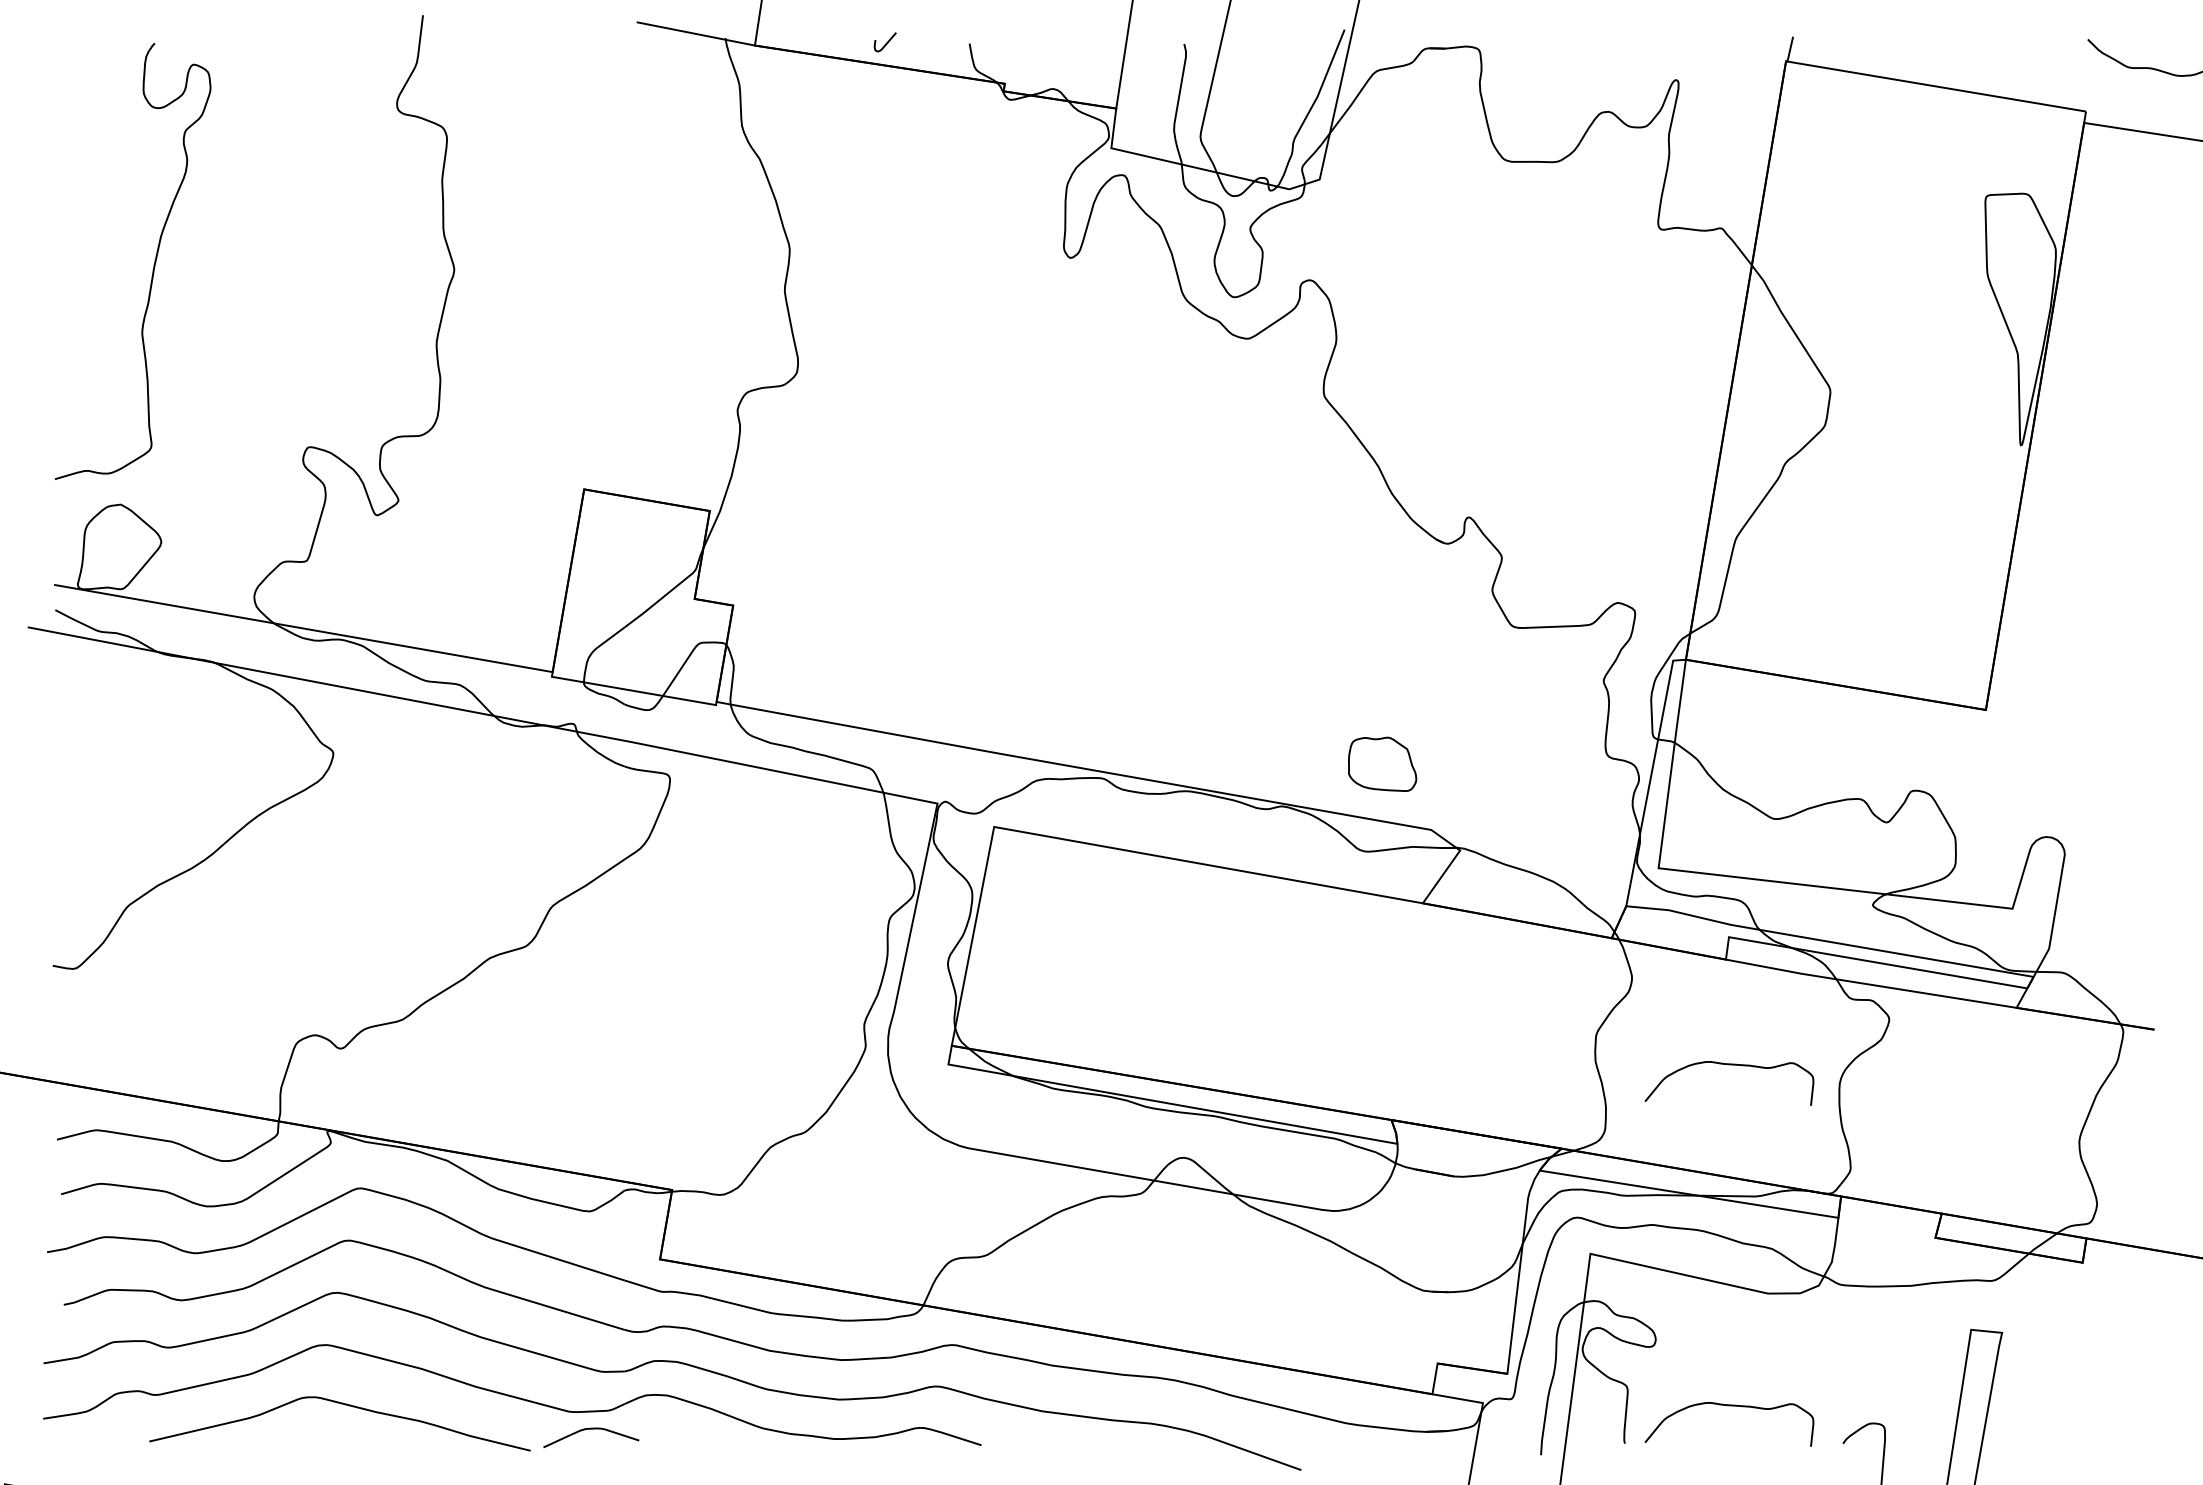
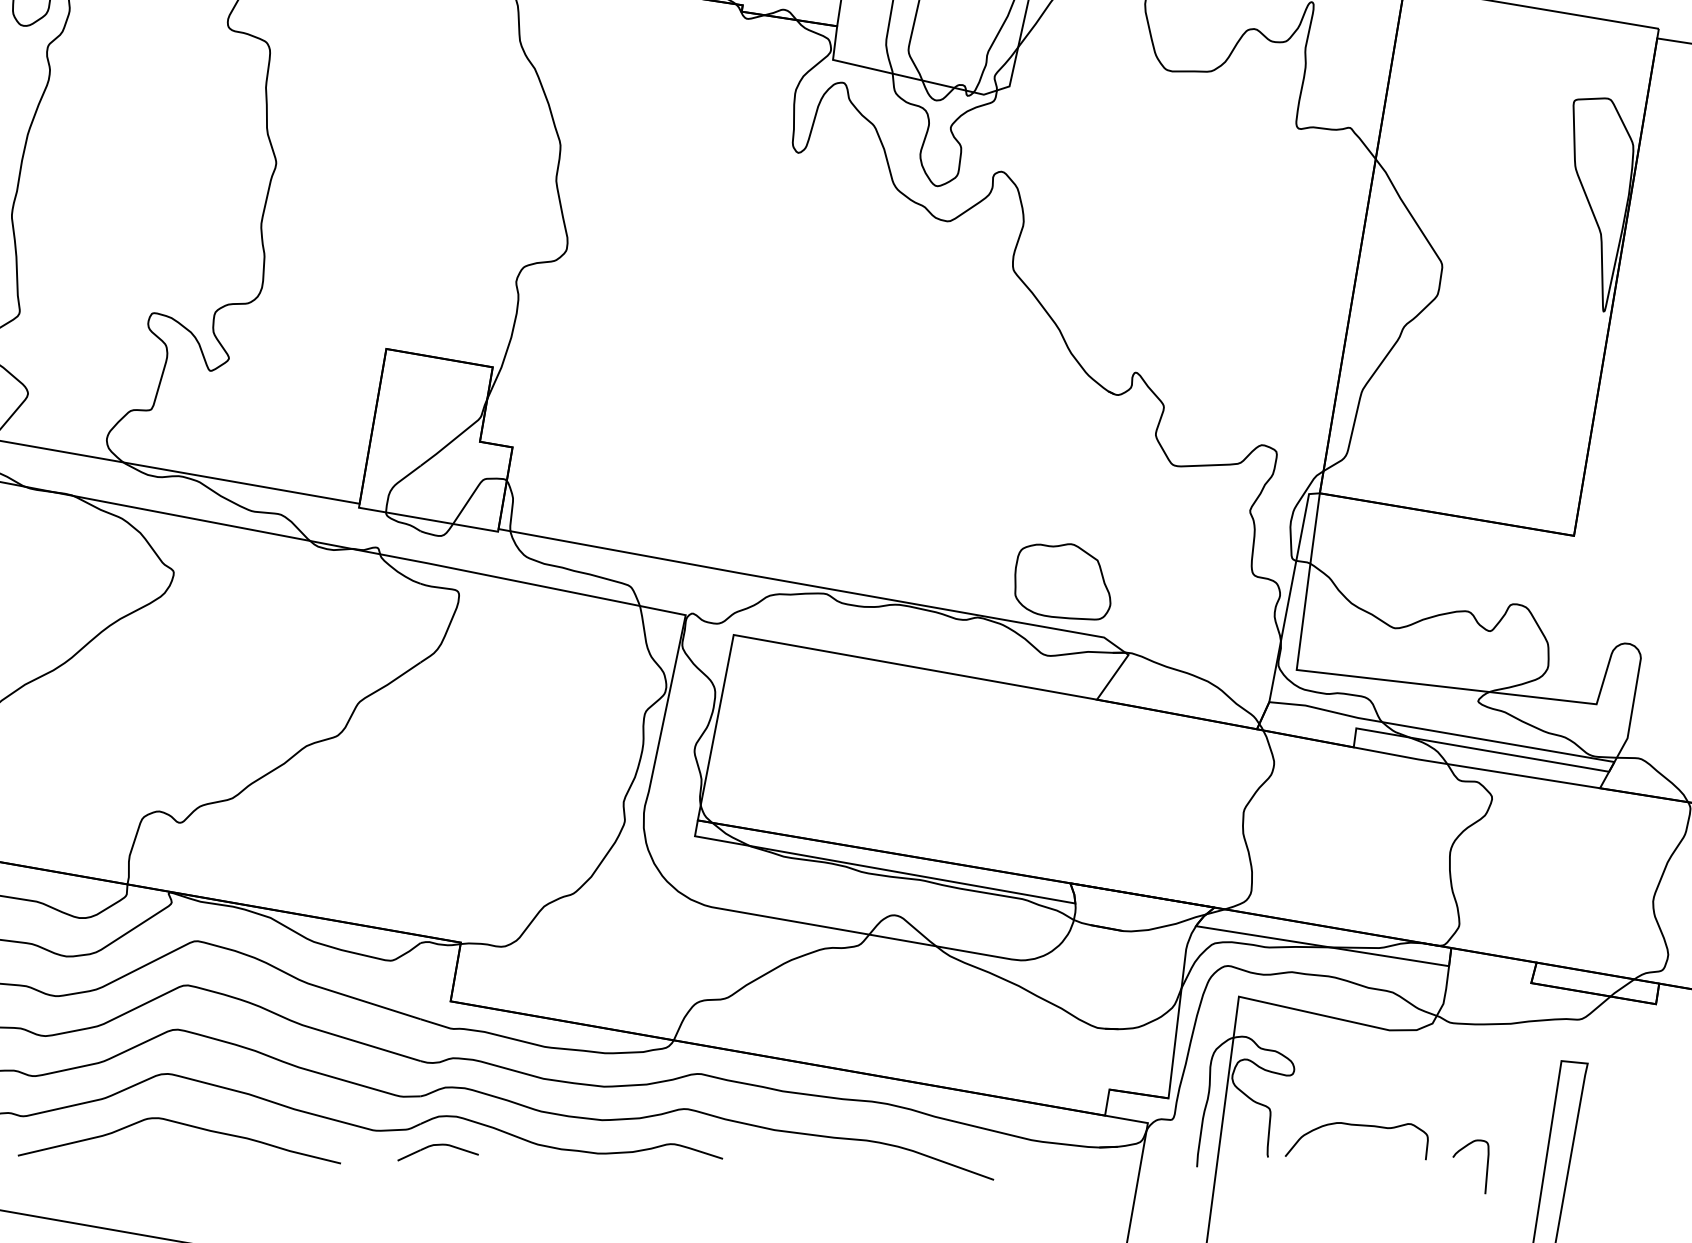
part: (1382, 764) -> (1062, 582), size x1.67
curve: (1729, 1065) -> (1356, 837), removed
part: (591, 1429) -> (438, 1145), moved

